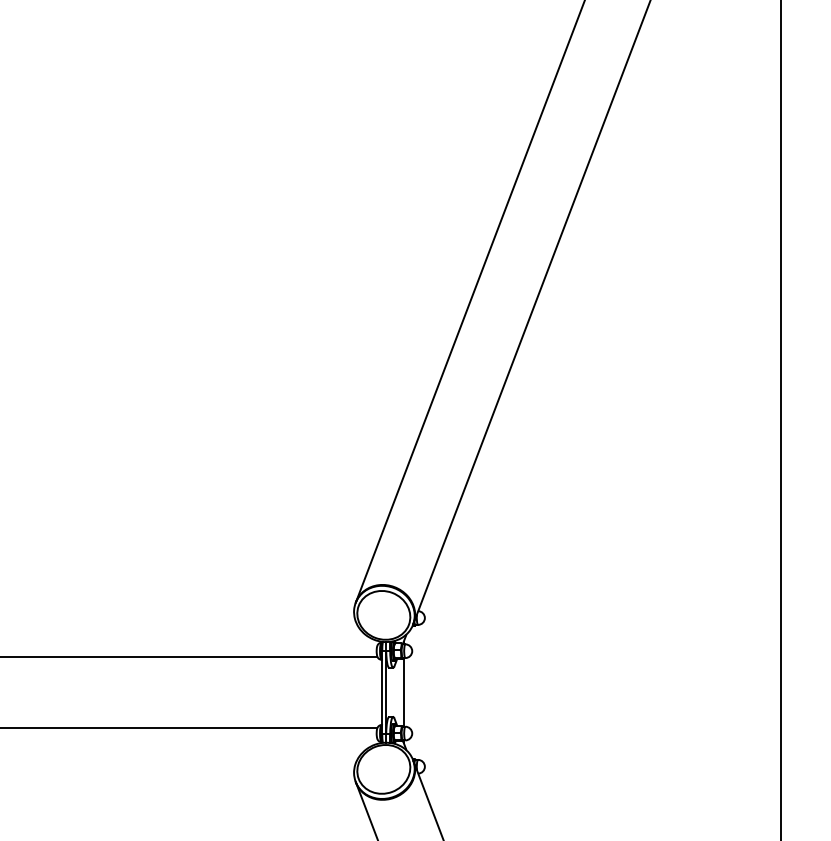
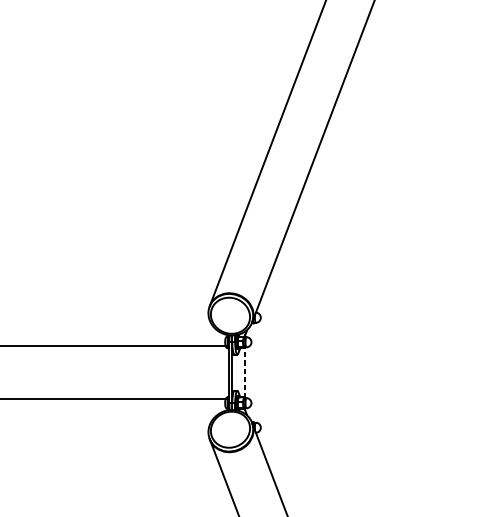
line: (403, 691) -> (245, 372), solid -> dashed

